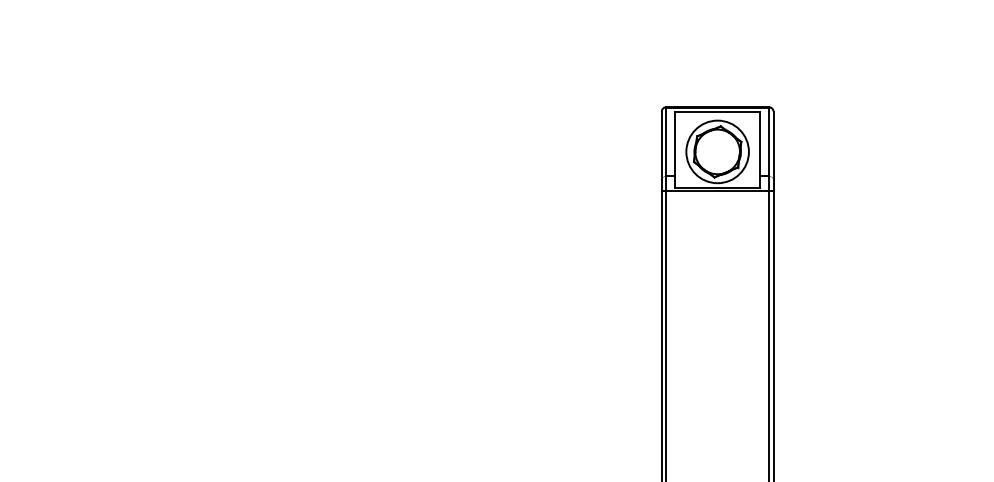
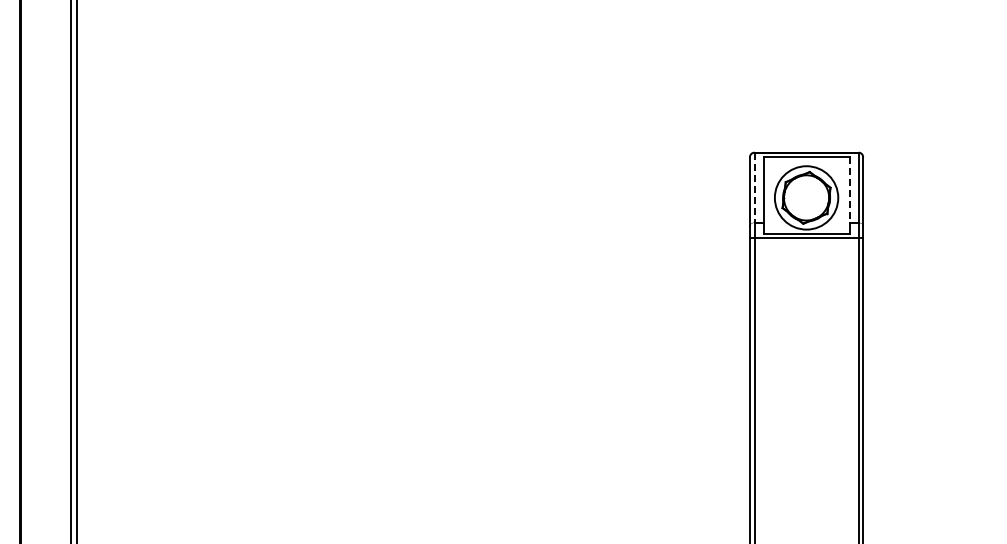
line: (666, 142) -> (754, 188), solid -> dashed
line: (760, 143) -> (849, 189), solid -> dashed

